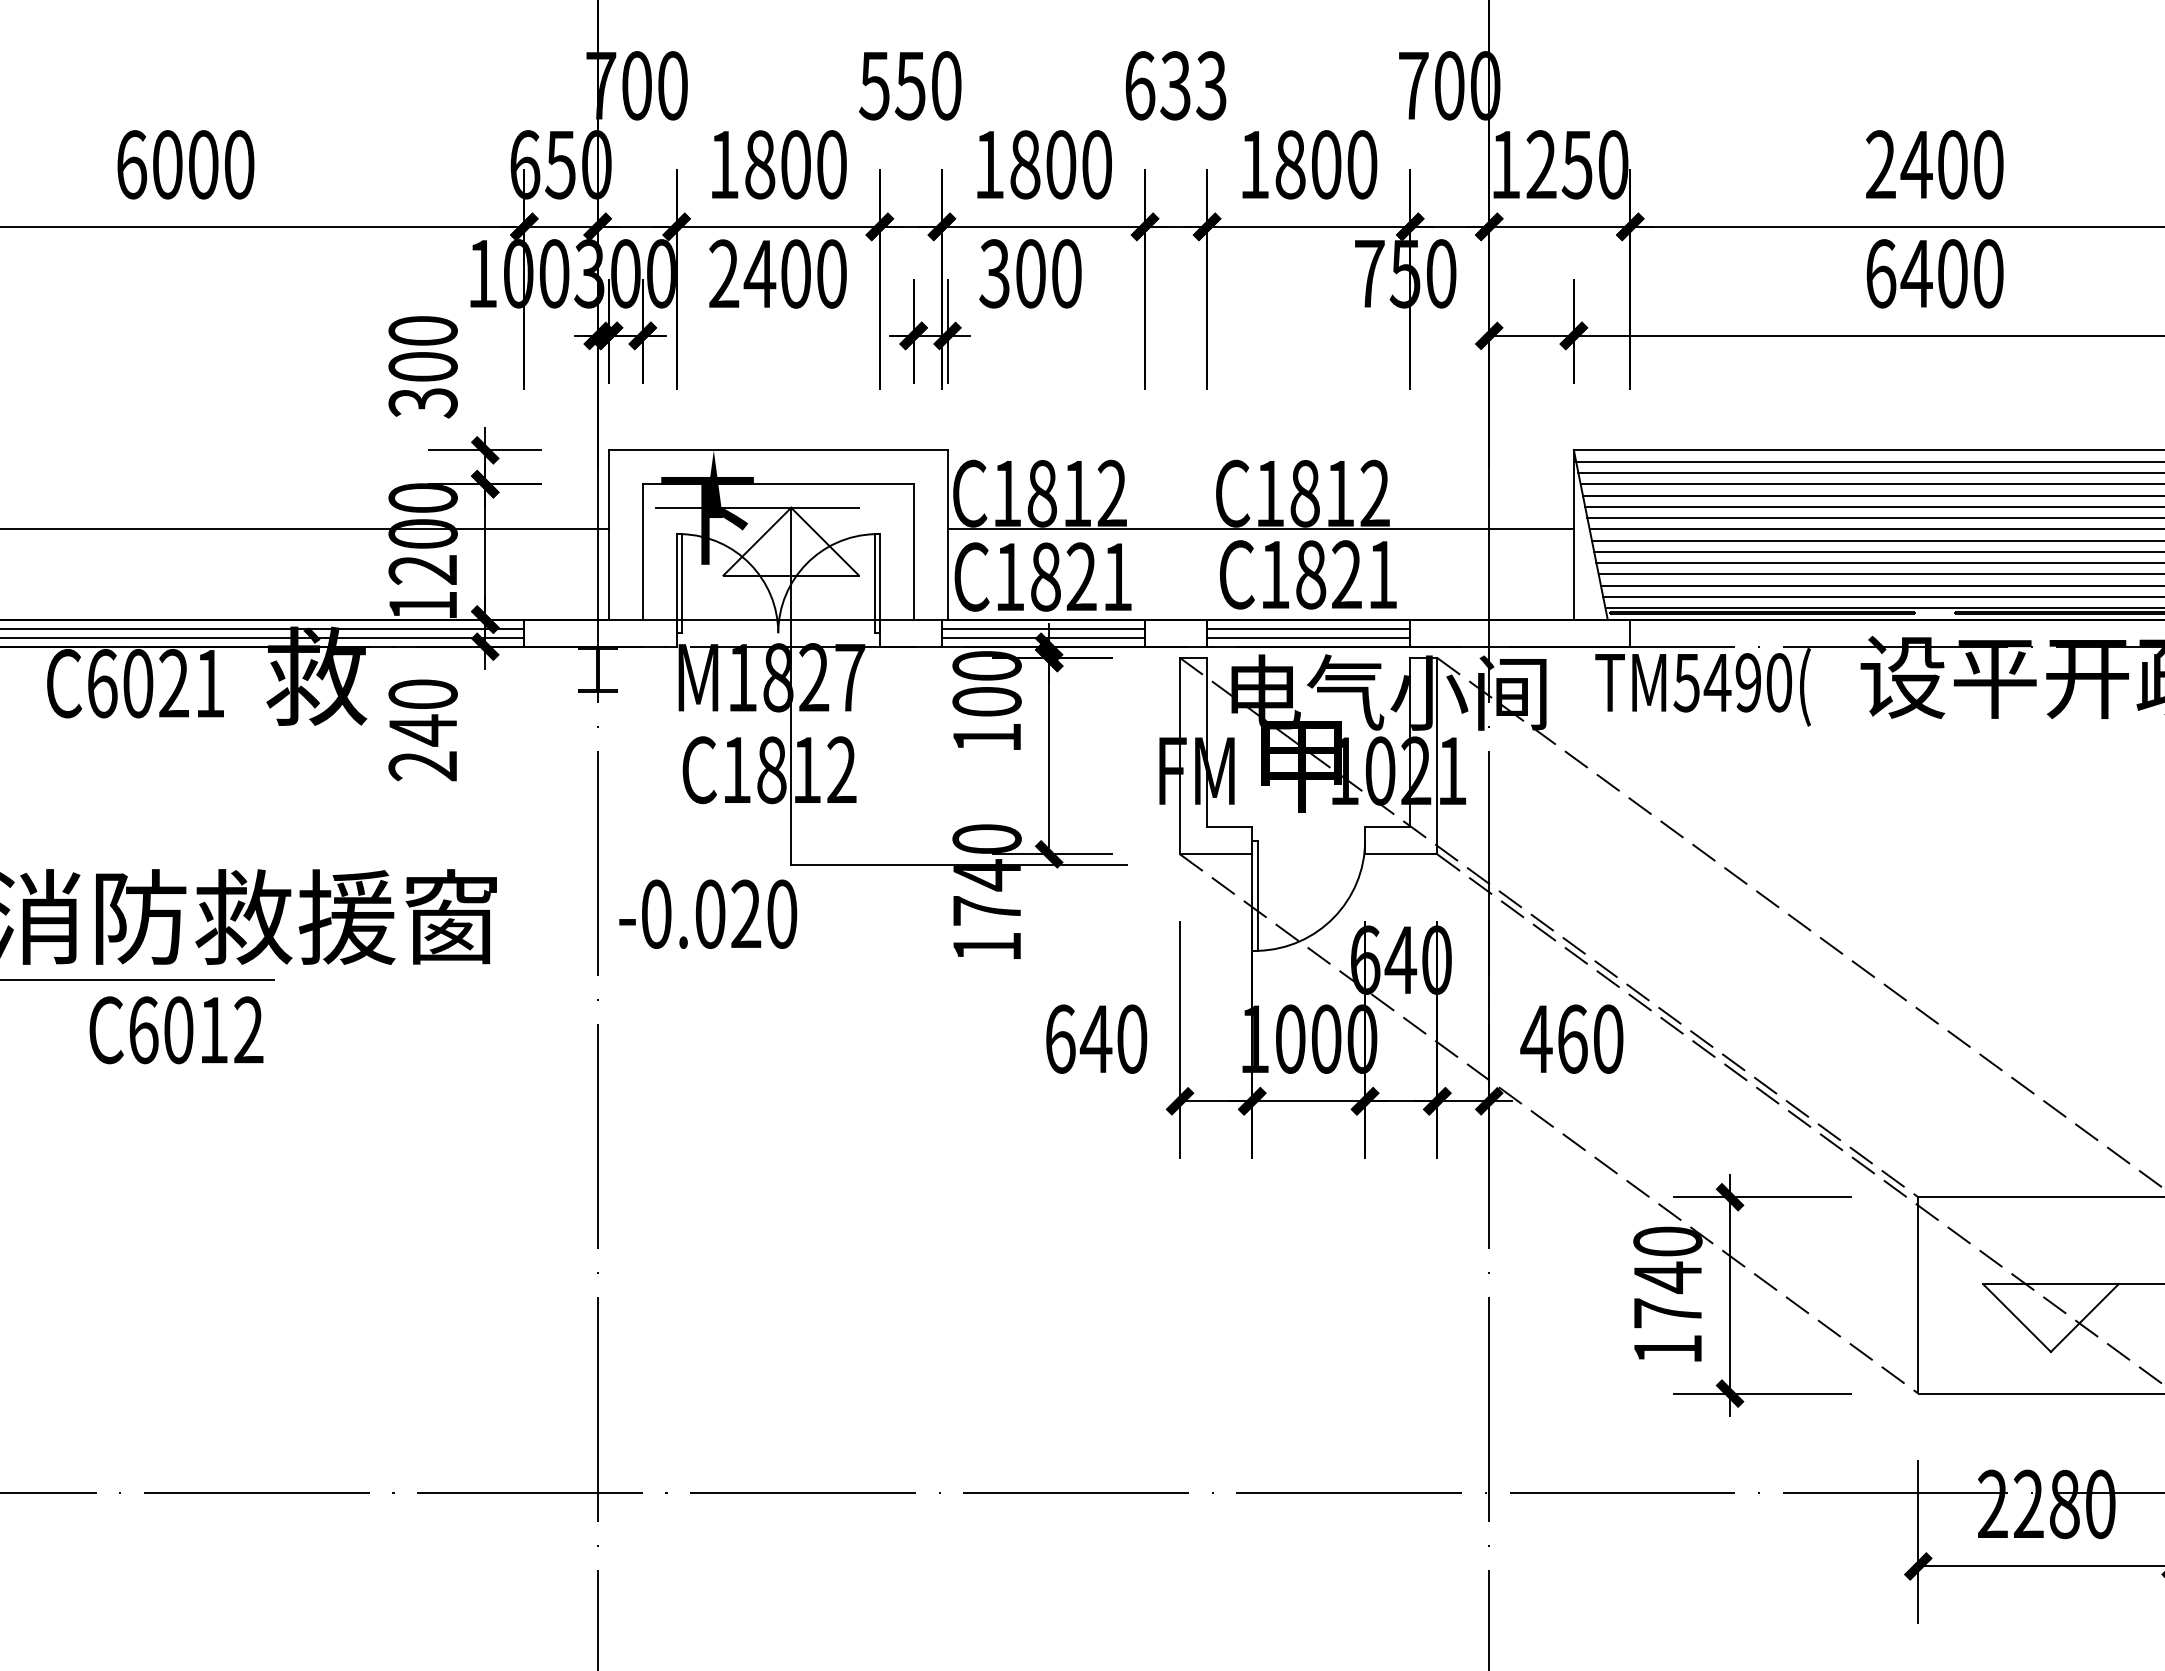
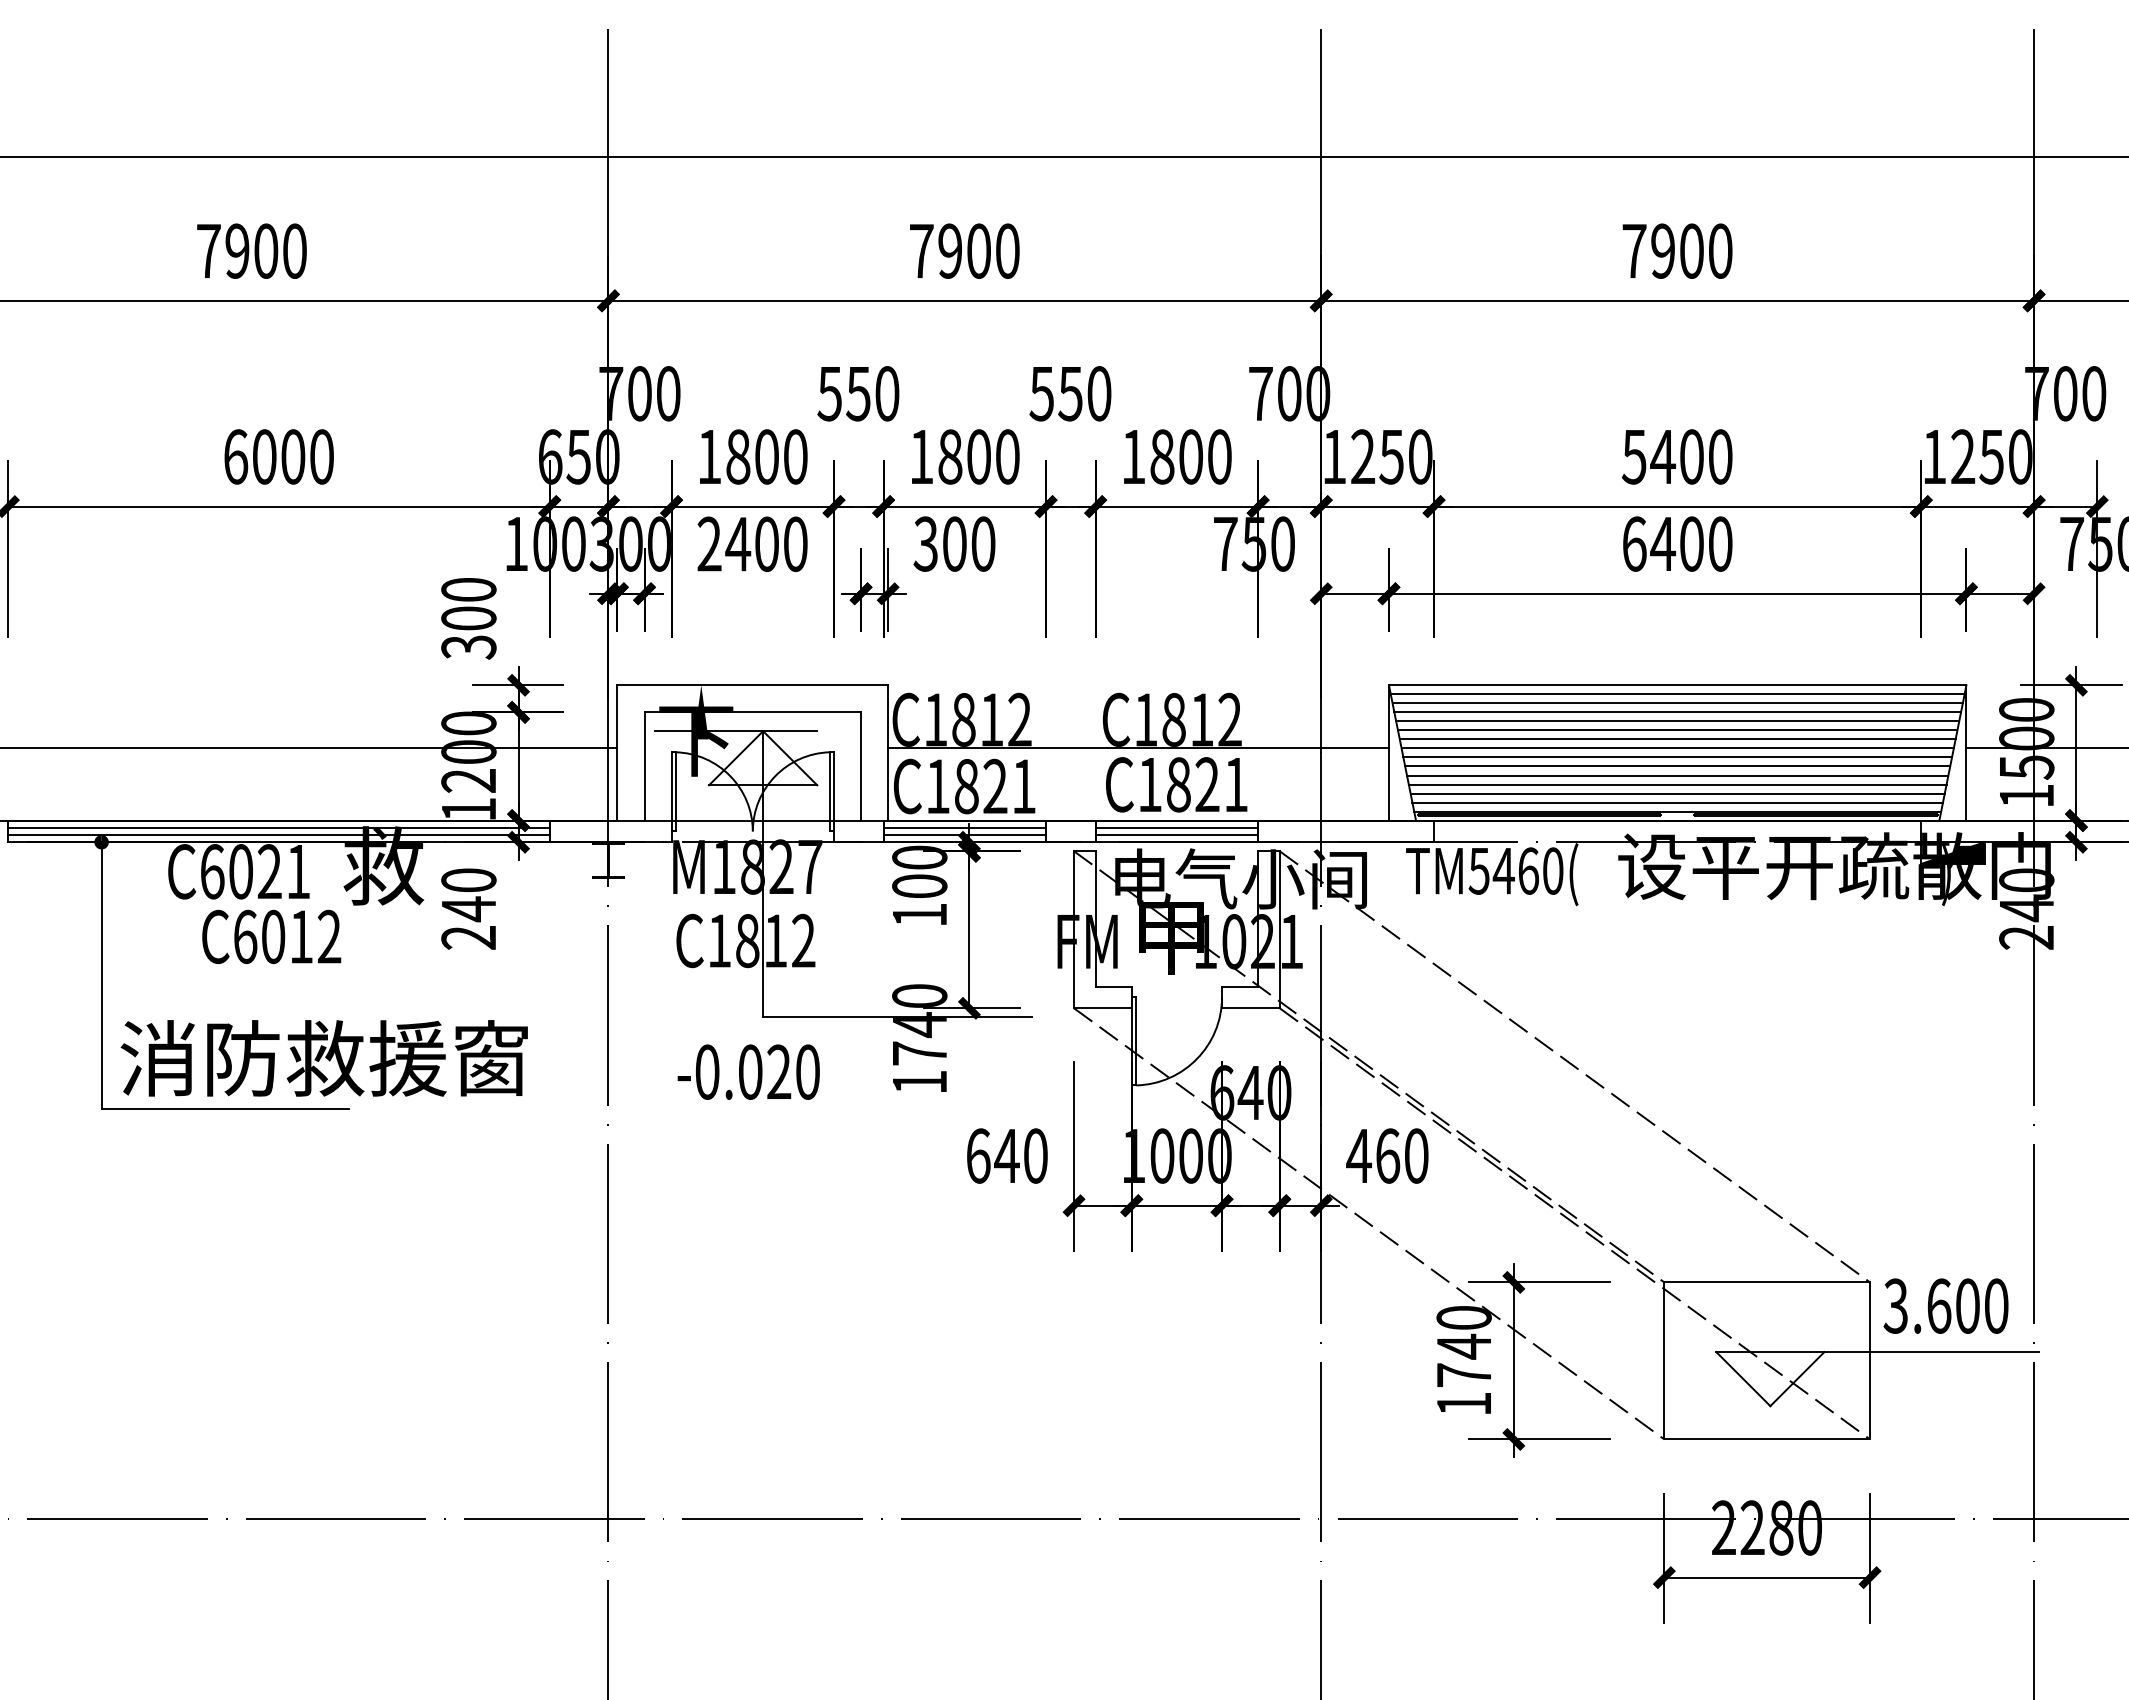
text: (1175, 85) -> (1070, 393), 633 -> 550
text: (1879, 164) -> (1633, 456), 2400 -> 5400
text: (1748, 682) -> (1528, 870), TM5490( -> TM5460(
text: (707, 913) -> (748, 1071), moved
text: (176, 1029) -> (271, 936), moved

